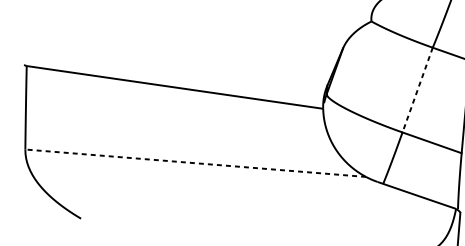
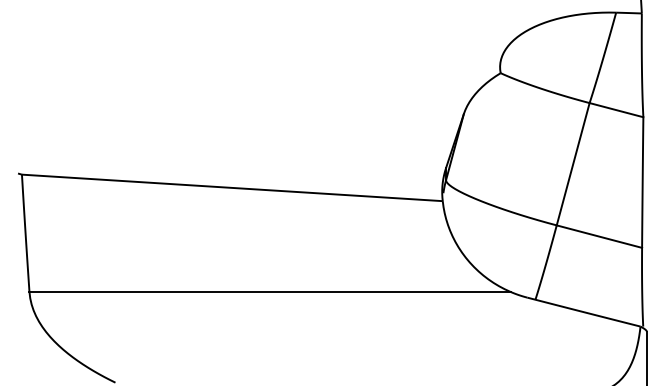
line: (417, 90) -> (573, 164), dashed -> solid
line: (196, 162) -> (270, 291), dashed -> solid

